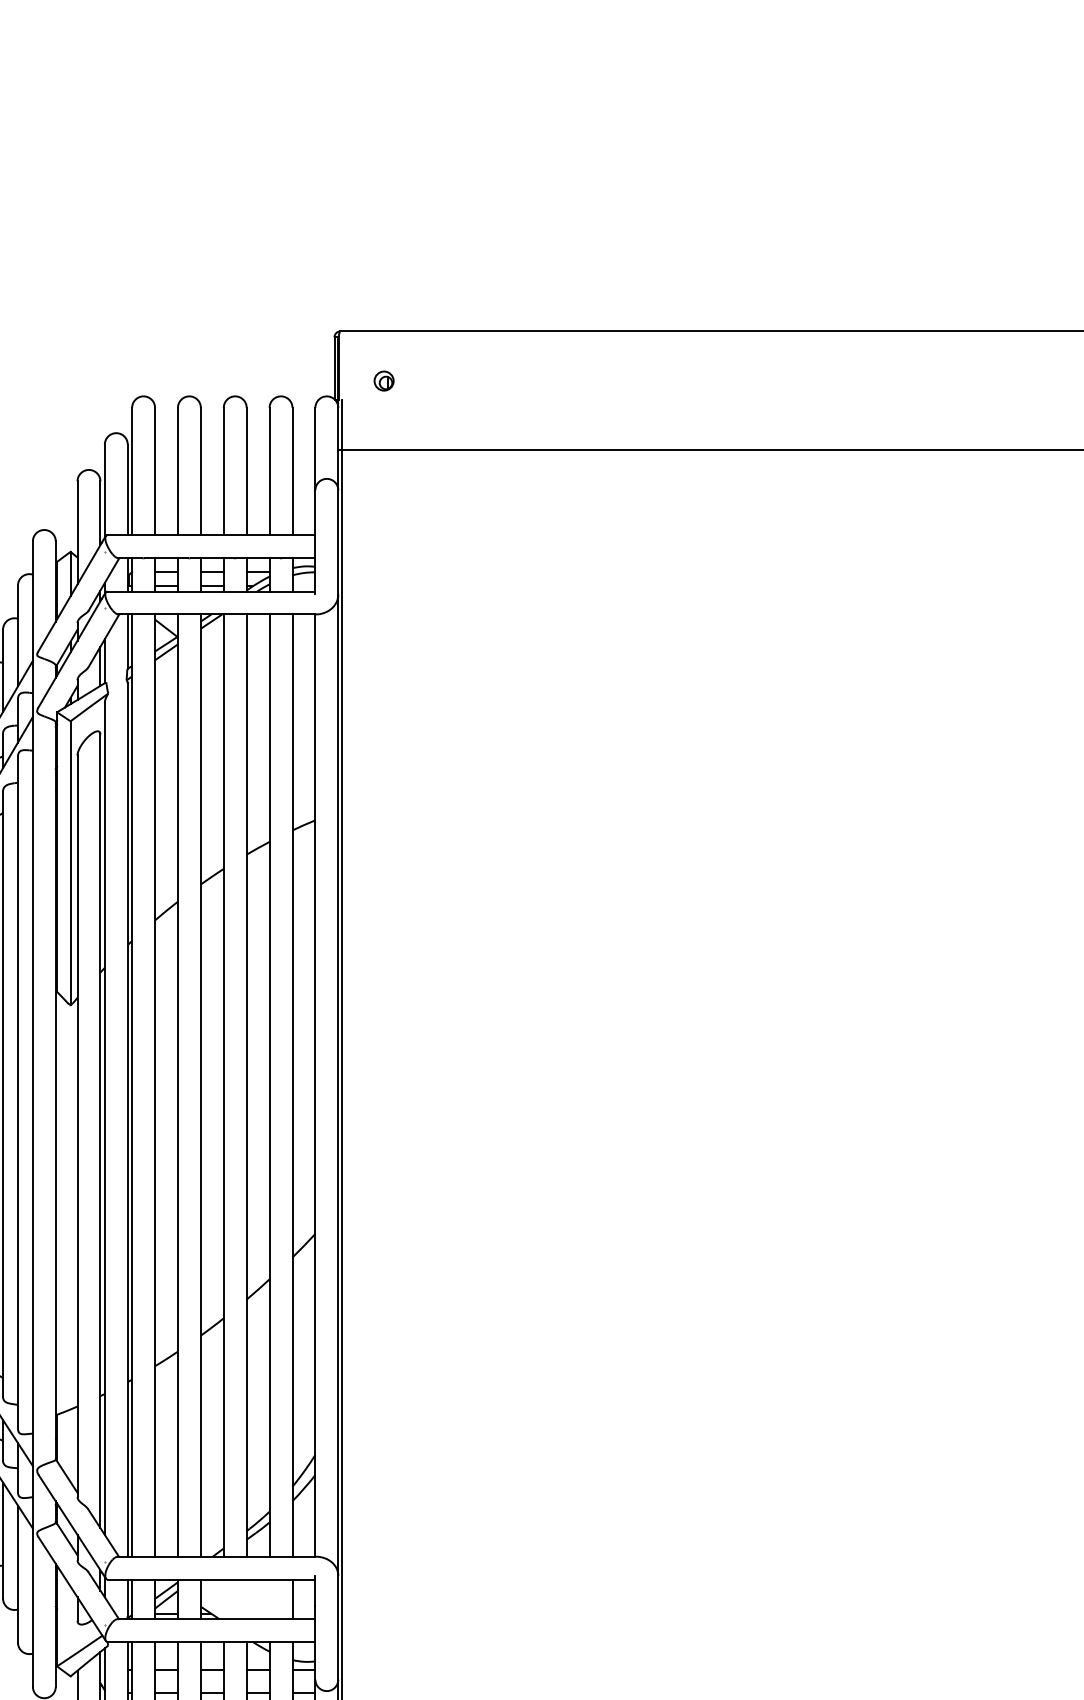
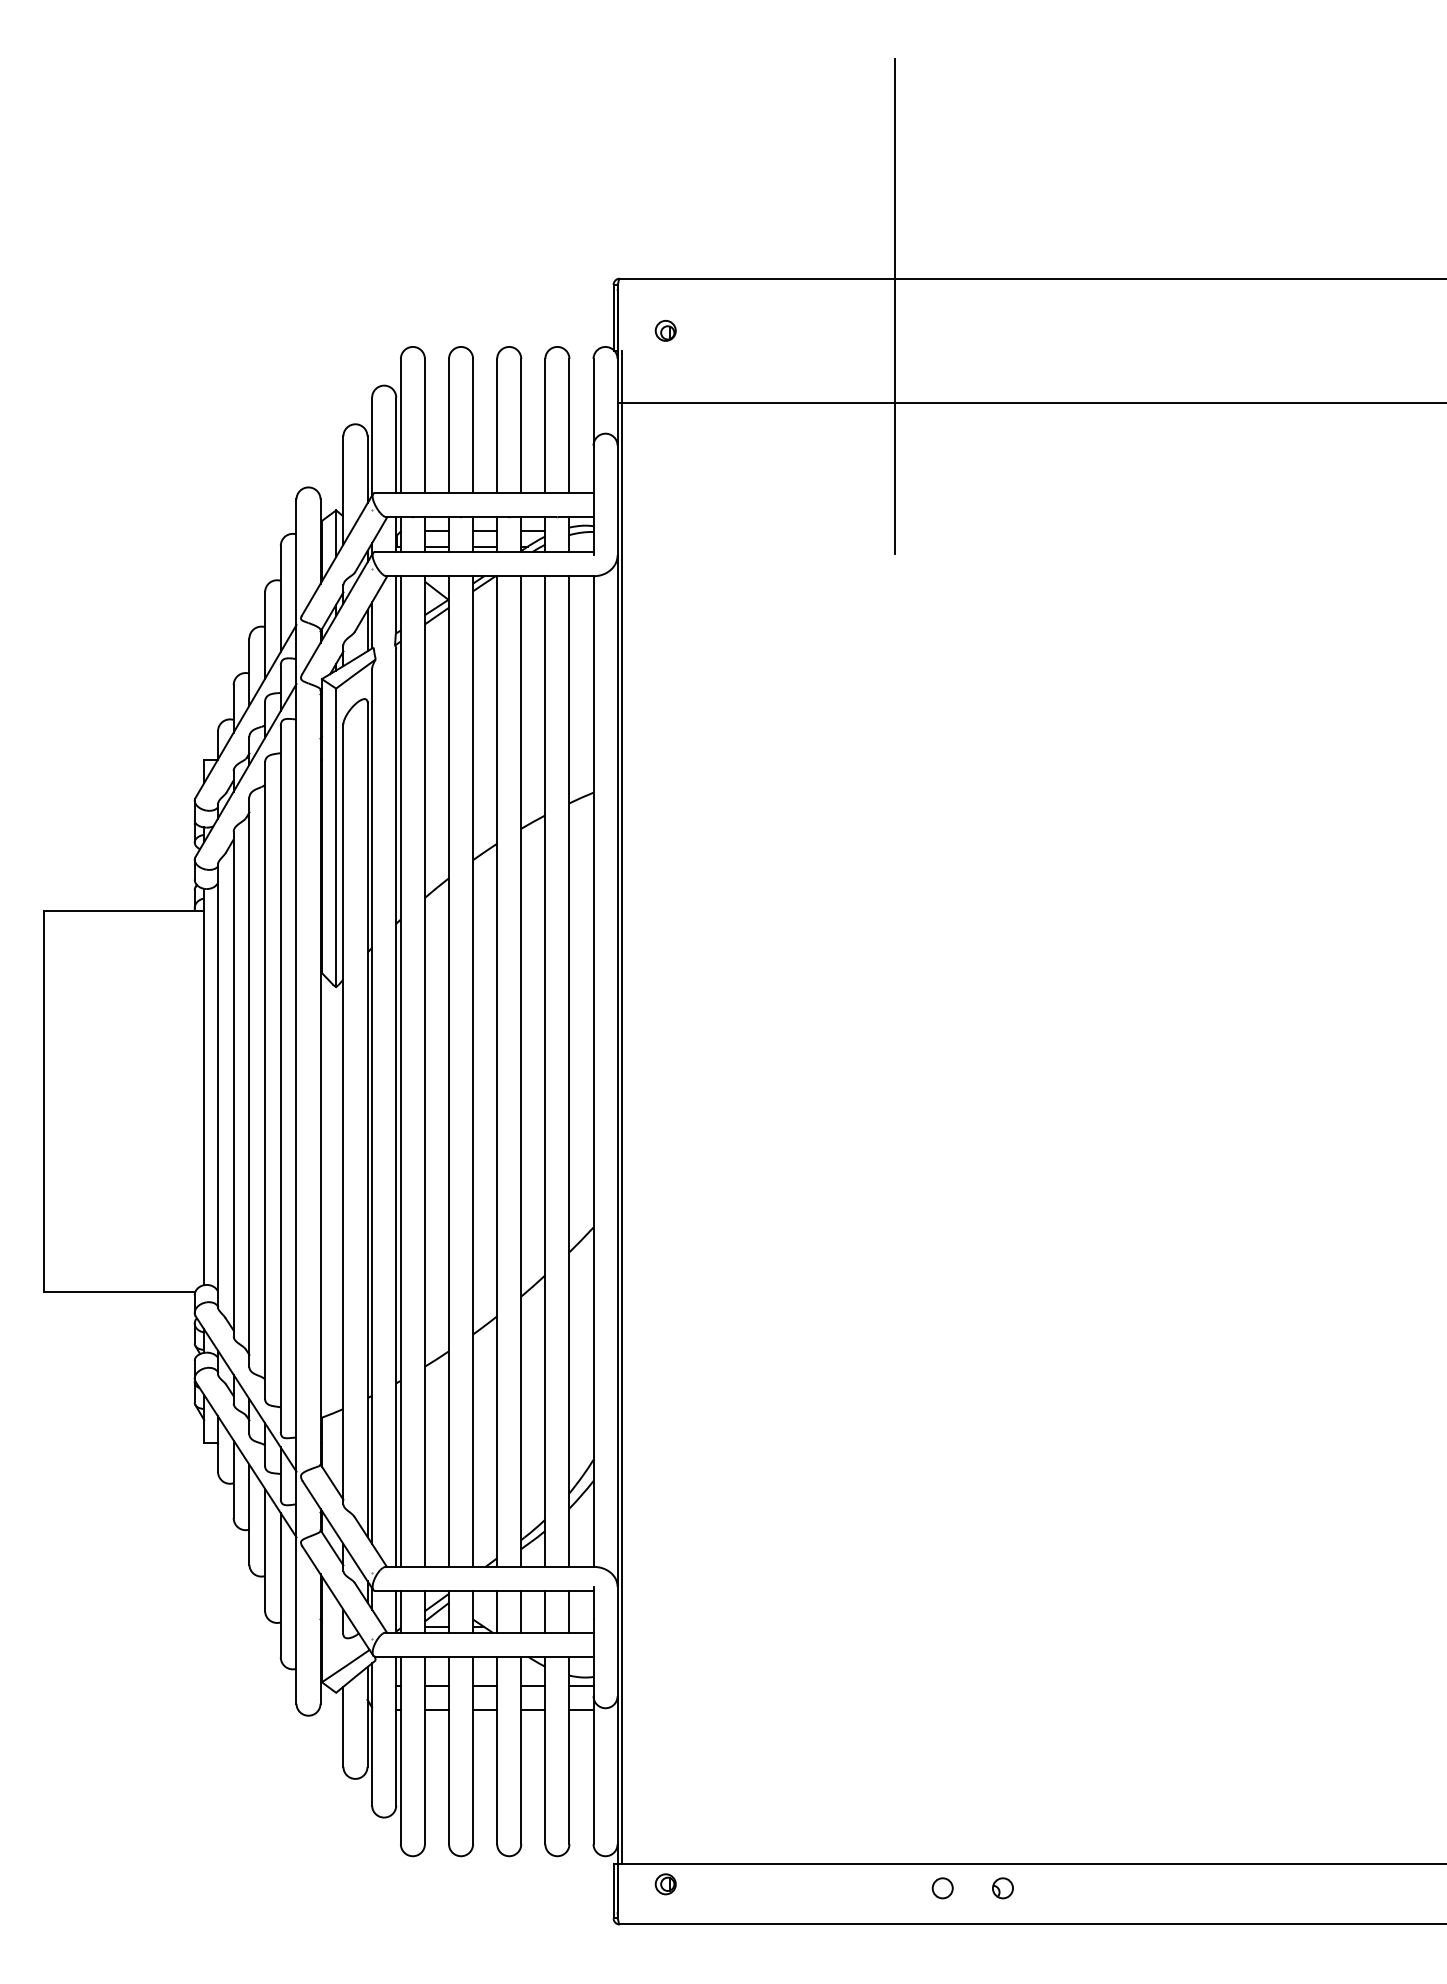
line: (601, 357) -> (894, 306), added
line: (224, 1599) -> (497, 1611), added
line: (246, 1599) -> (521, 1611), added
line: (269, 1599) -> (545, 1611), added

